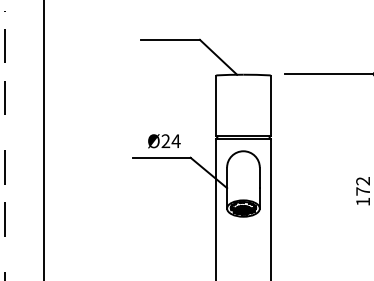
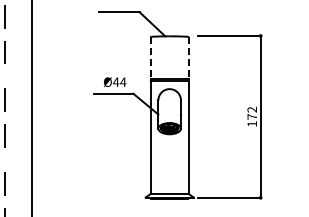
line: (215, 105) -> (150, 57), solid -> dashed
line: (270, 105) -> (188, 57), solid -> dashed
text: (166, 140) -> (116, 81), Ø24 -> Ø44

